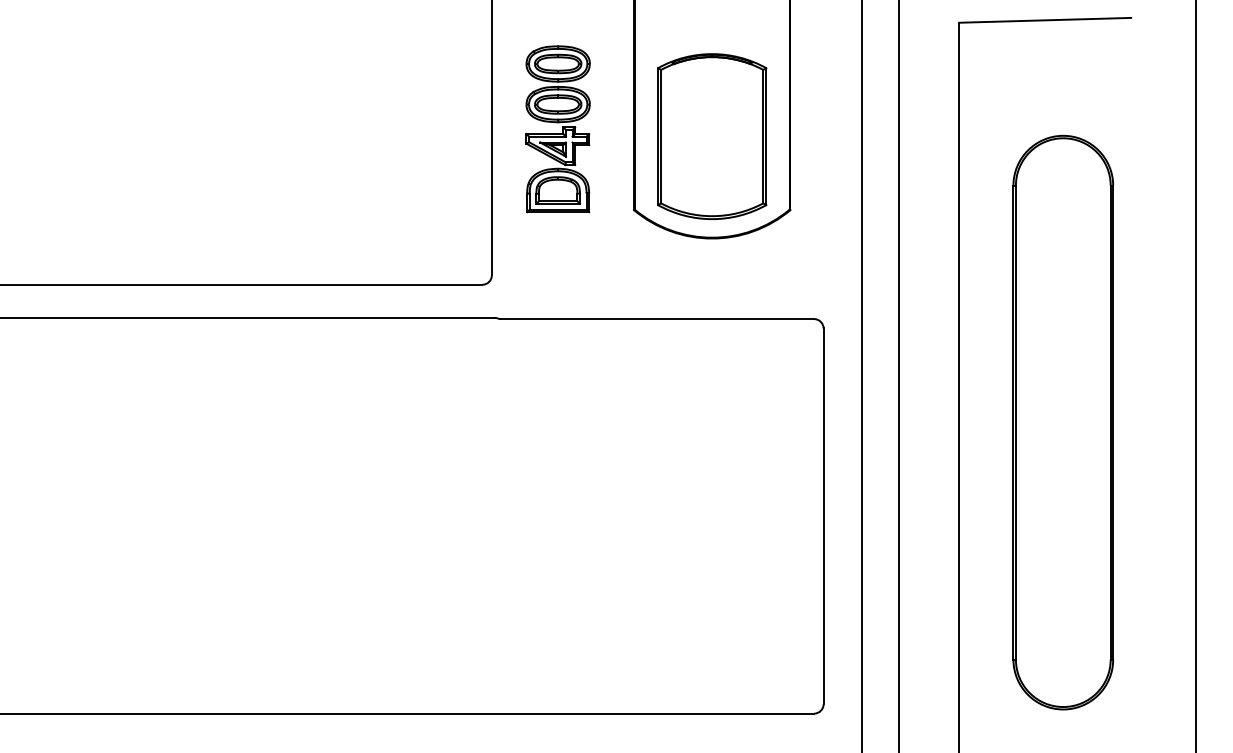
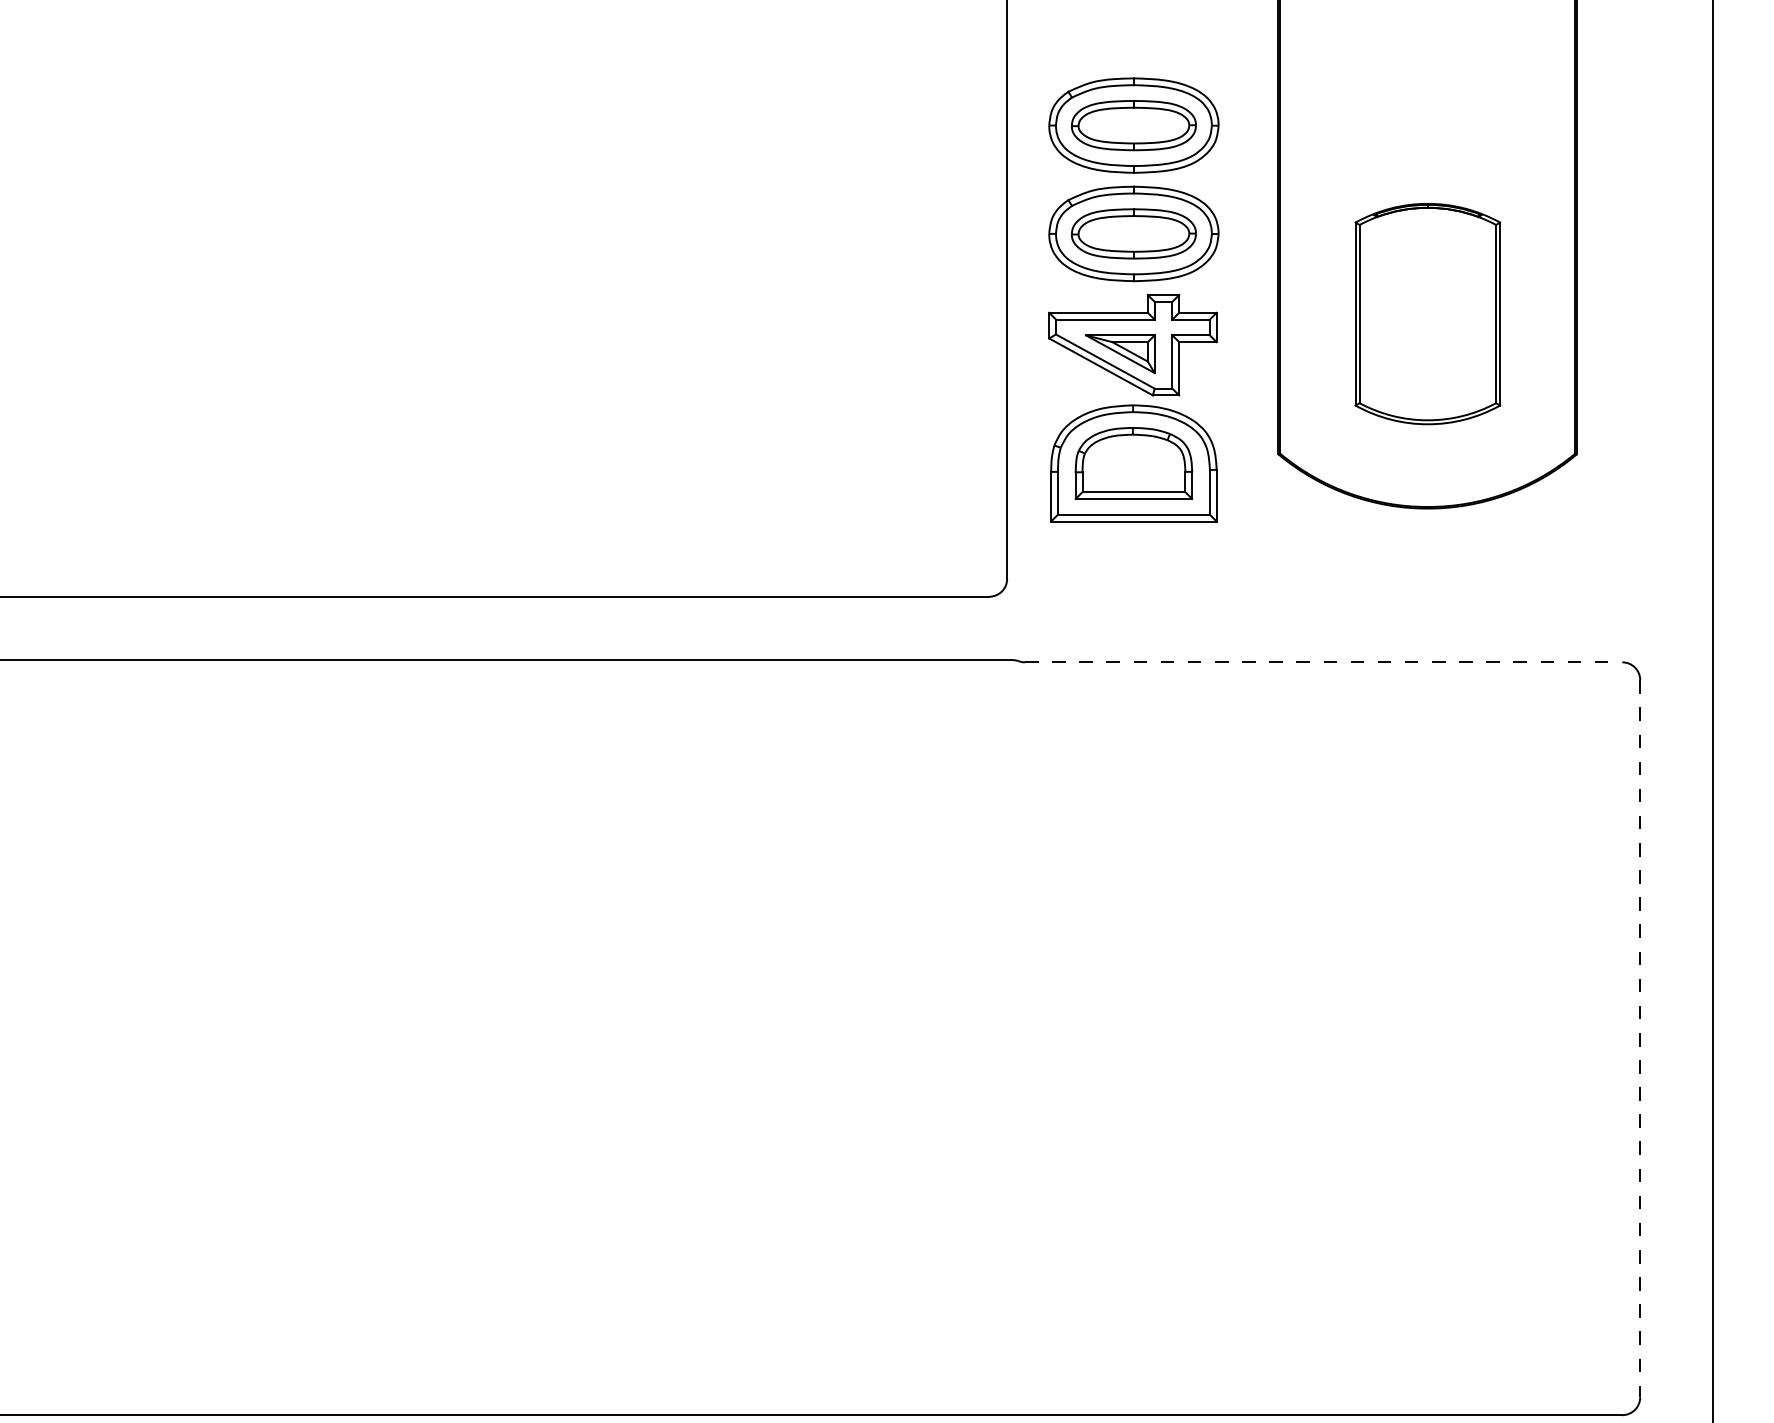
part: (557, 129) -> (1132, 300), size x1.4
part: (712, 136) -> (1428, 313), size x0.7
line: (658, 319) -> (1325, 663), solid -> dashed
line: (823, 516) -> (1640, 1039), solid -> dashed

